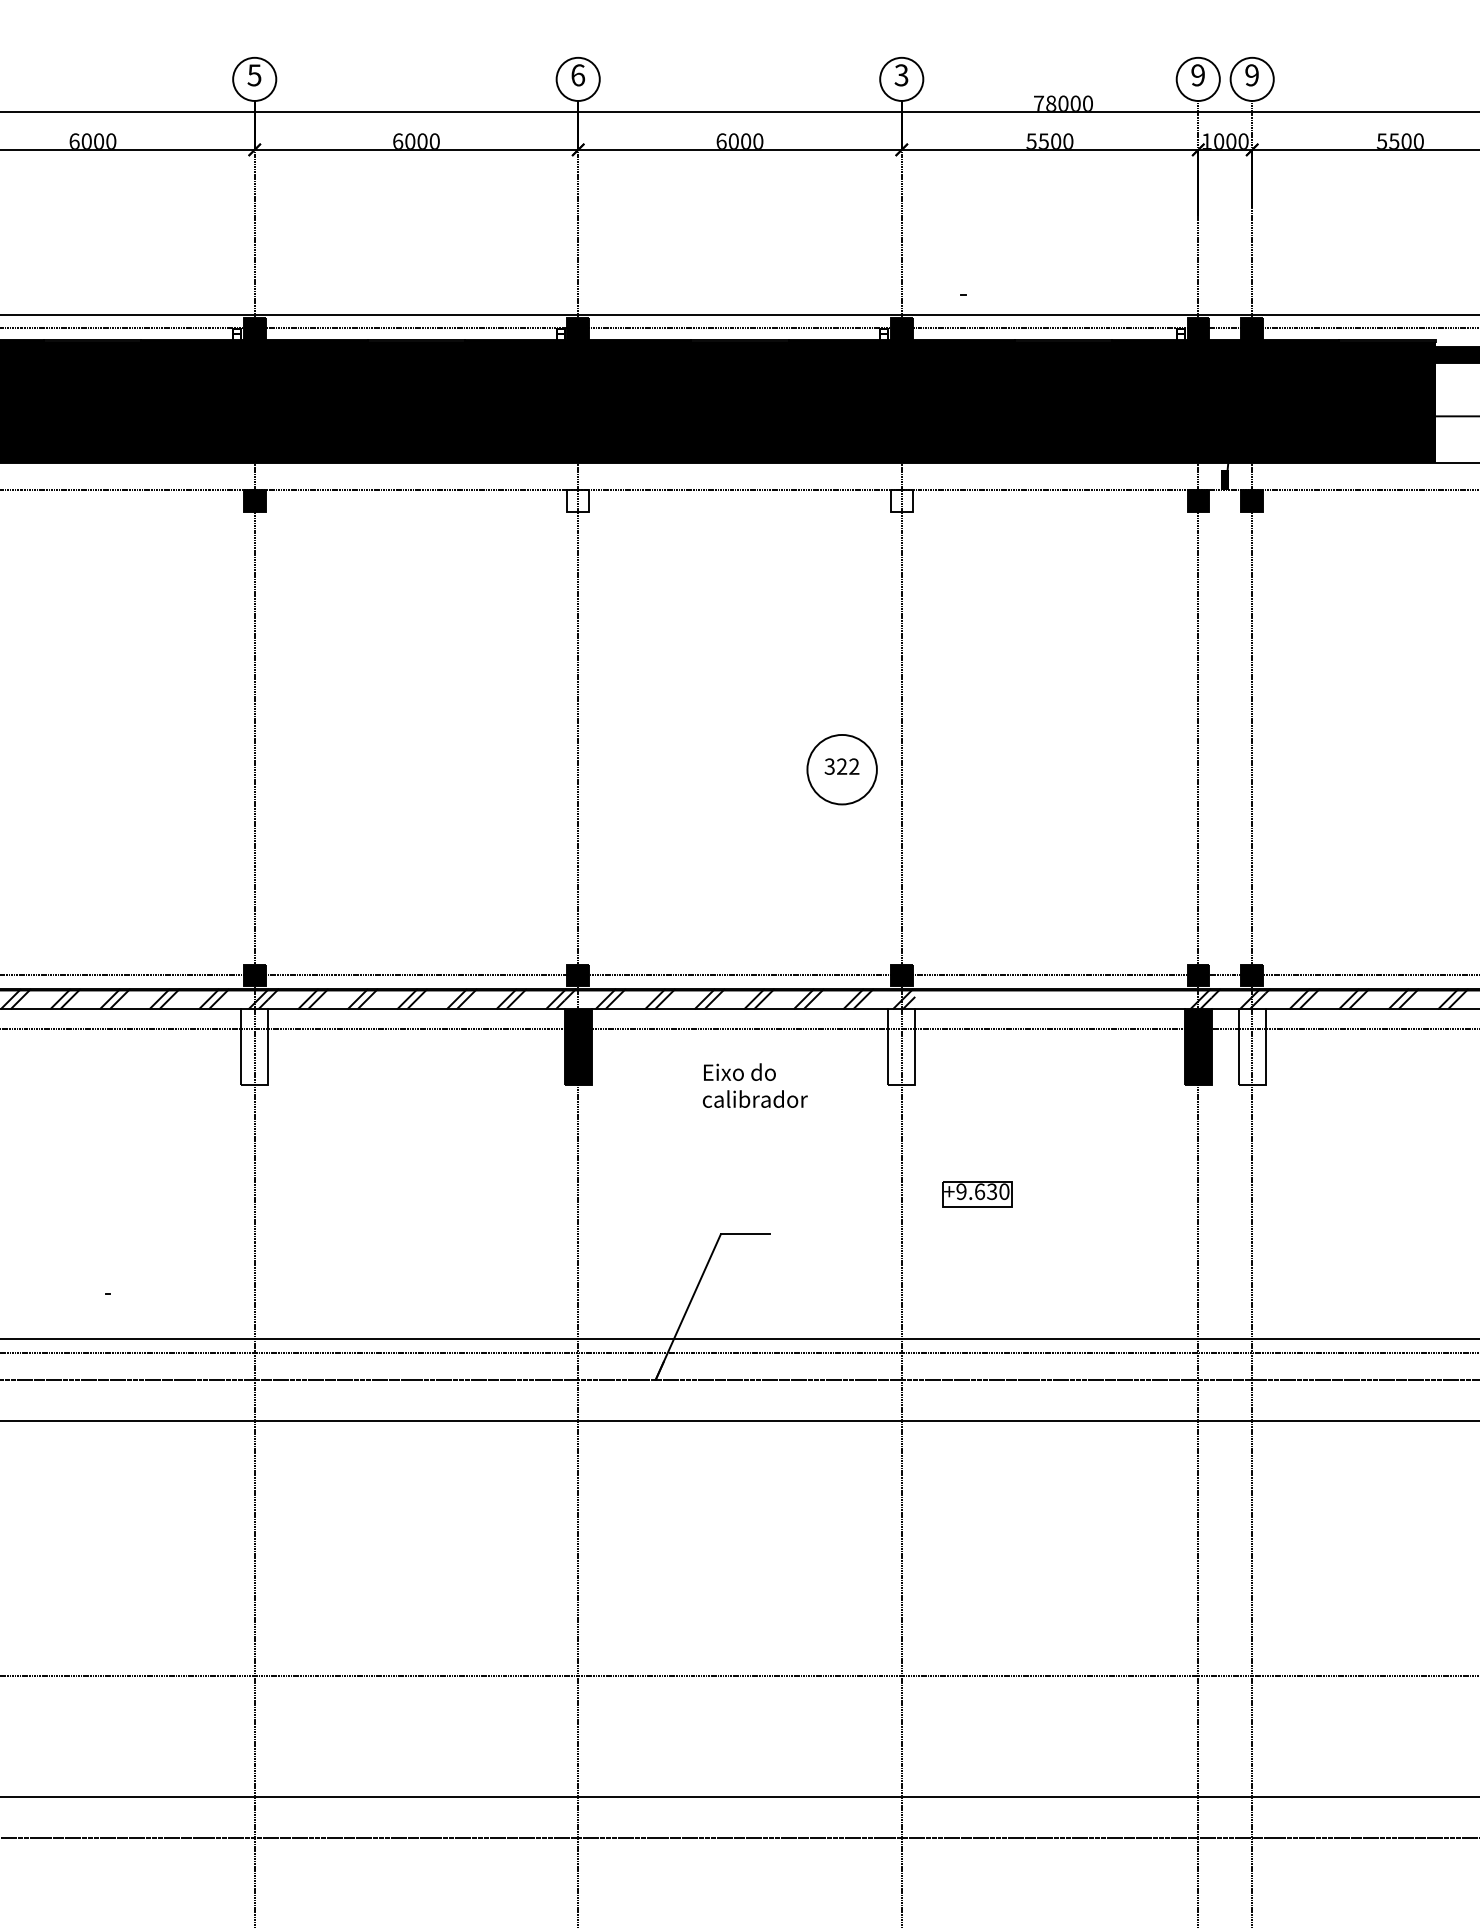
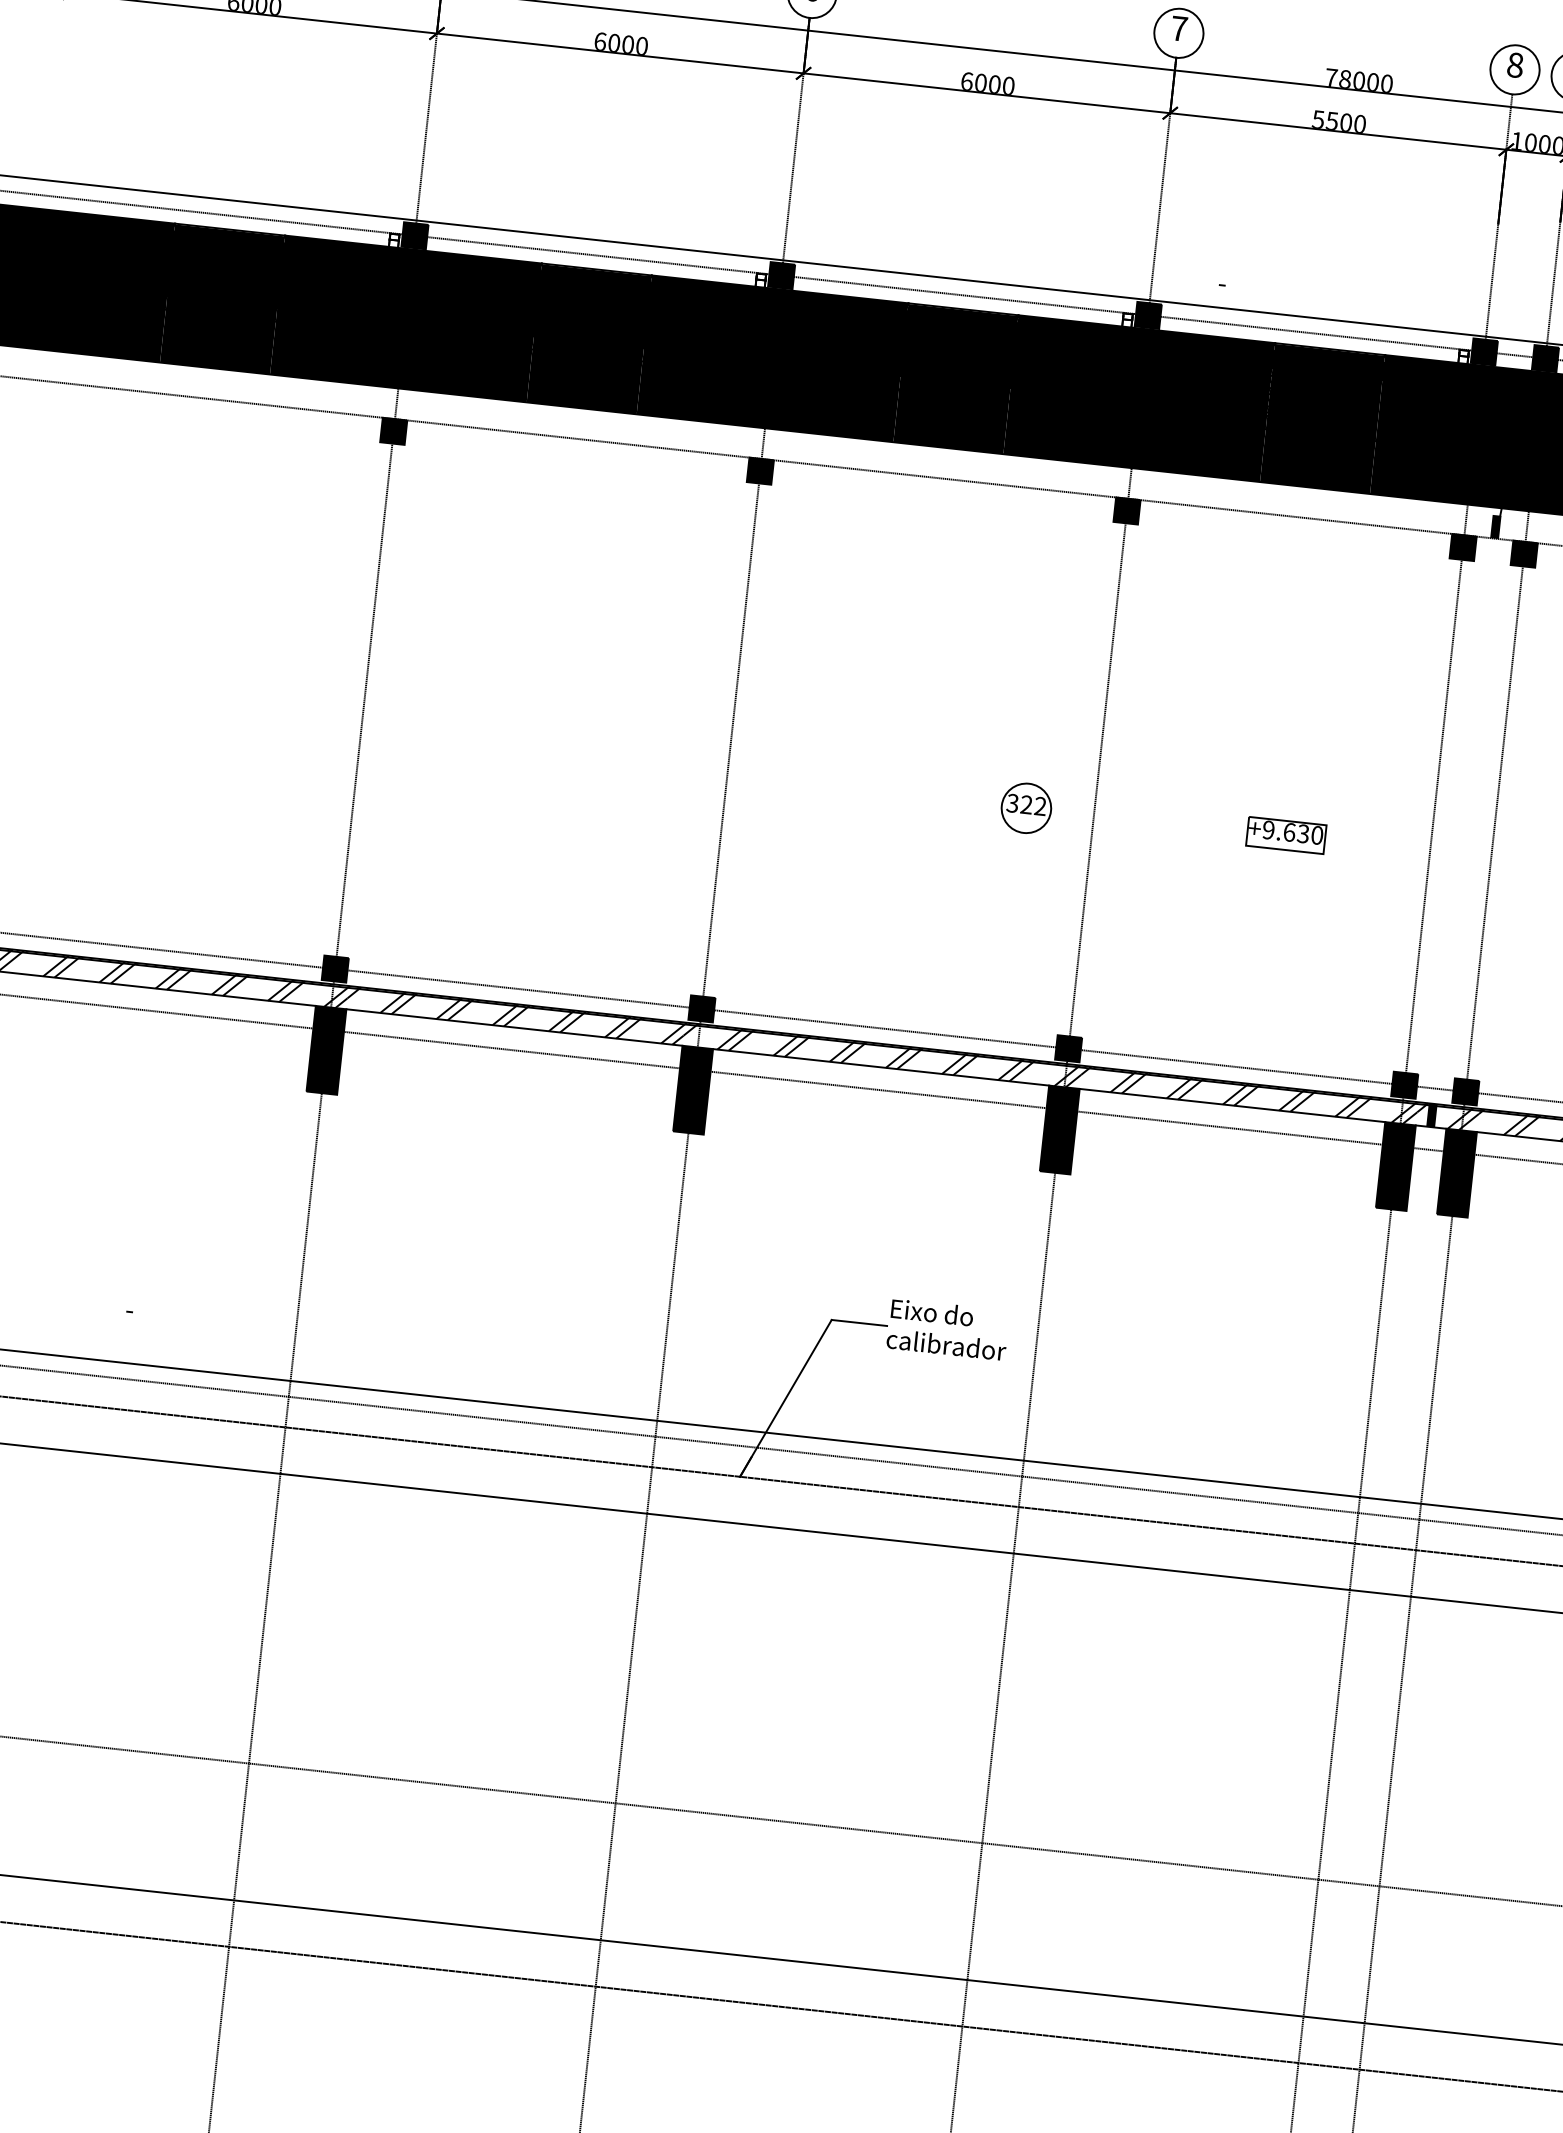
text: (901, 75) -> (1179, 28), 3 -> 7
text: (1197, 75) -> (1514, 65), 9 -> 8
fill: (578, 500) -> (760, 470), added
fill: (901, 500) -> (1126, 510), added
circle: (841, 769) -> (1025, 808), size x0.62
hatch: (1043, 998) -> (1226, 1092), added
fill: (1224, 998) -> (1431, 1114), added
fill: (254, 1046) -> (326, 1049), added
fill: (901, 1046) -> (1059, 1129), added
fill: (1251, 1046) -> (1456, 1172), added
text: (754, 1085) -> (947, 1329), moved
part: (977, 1194) -> (1286, 835), moved

